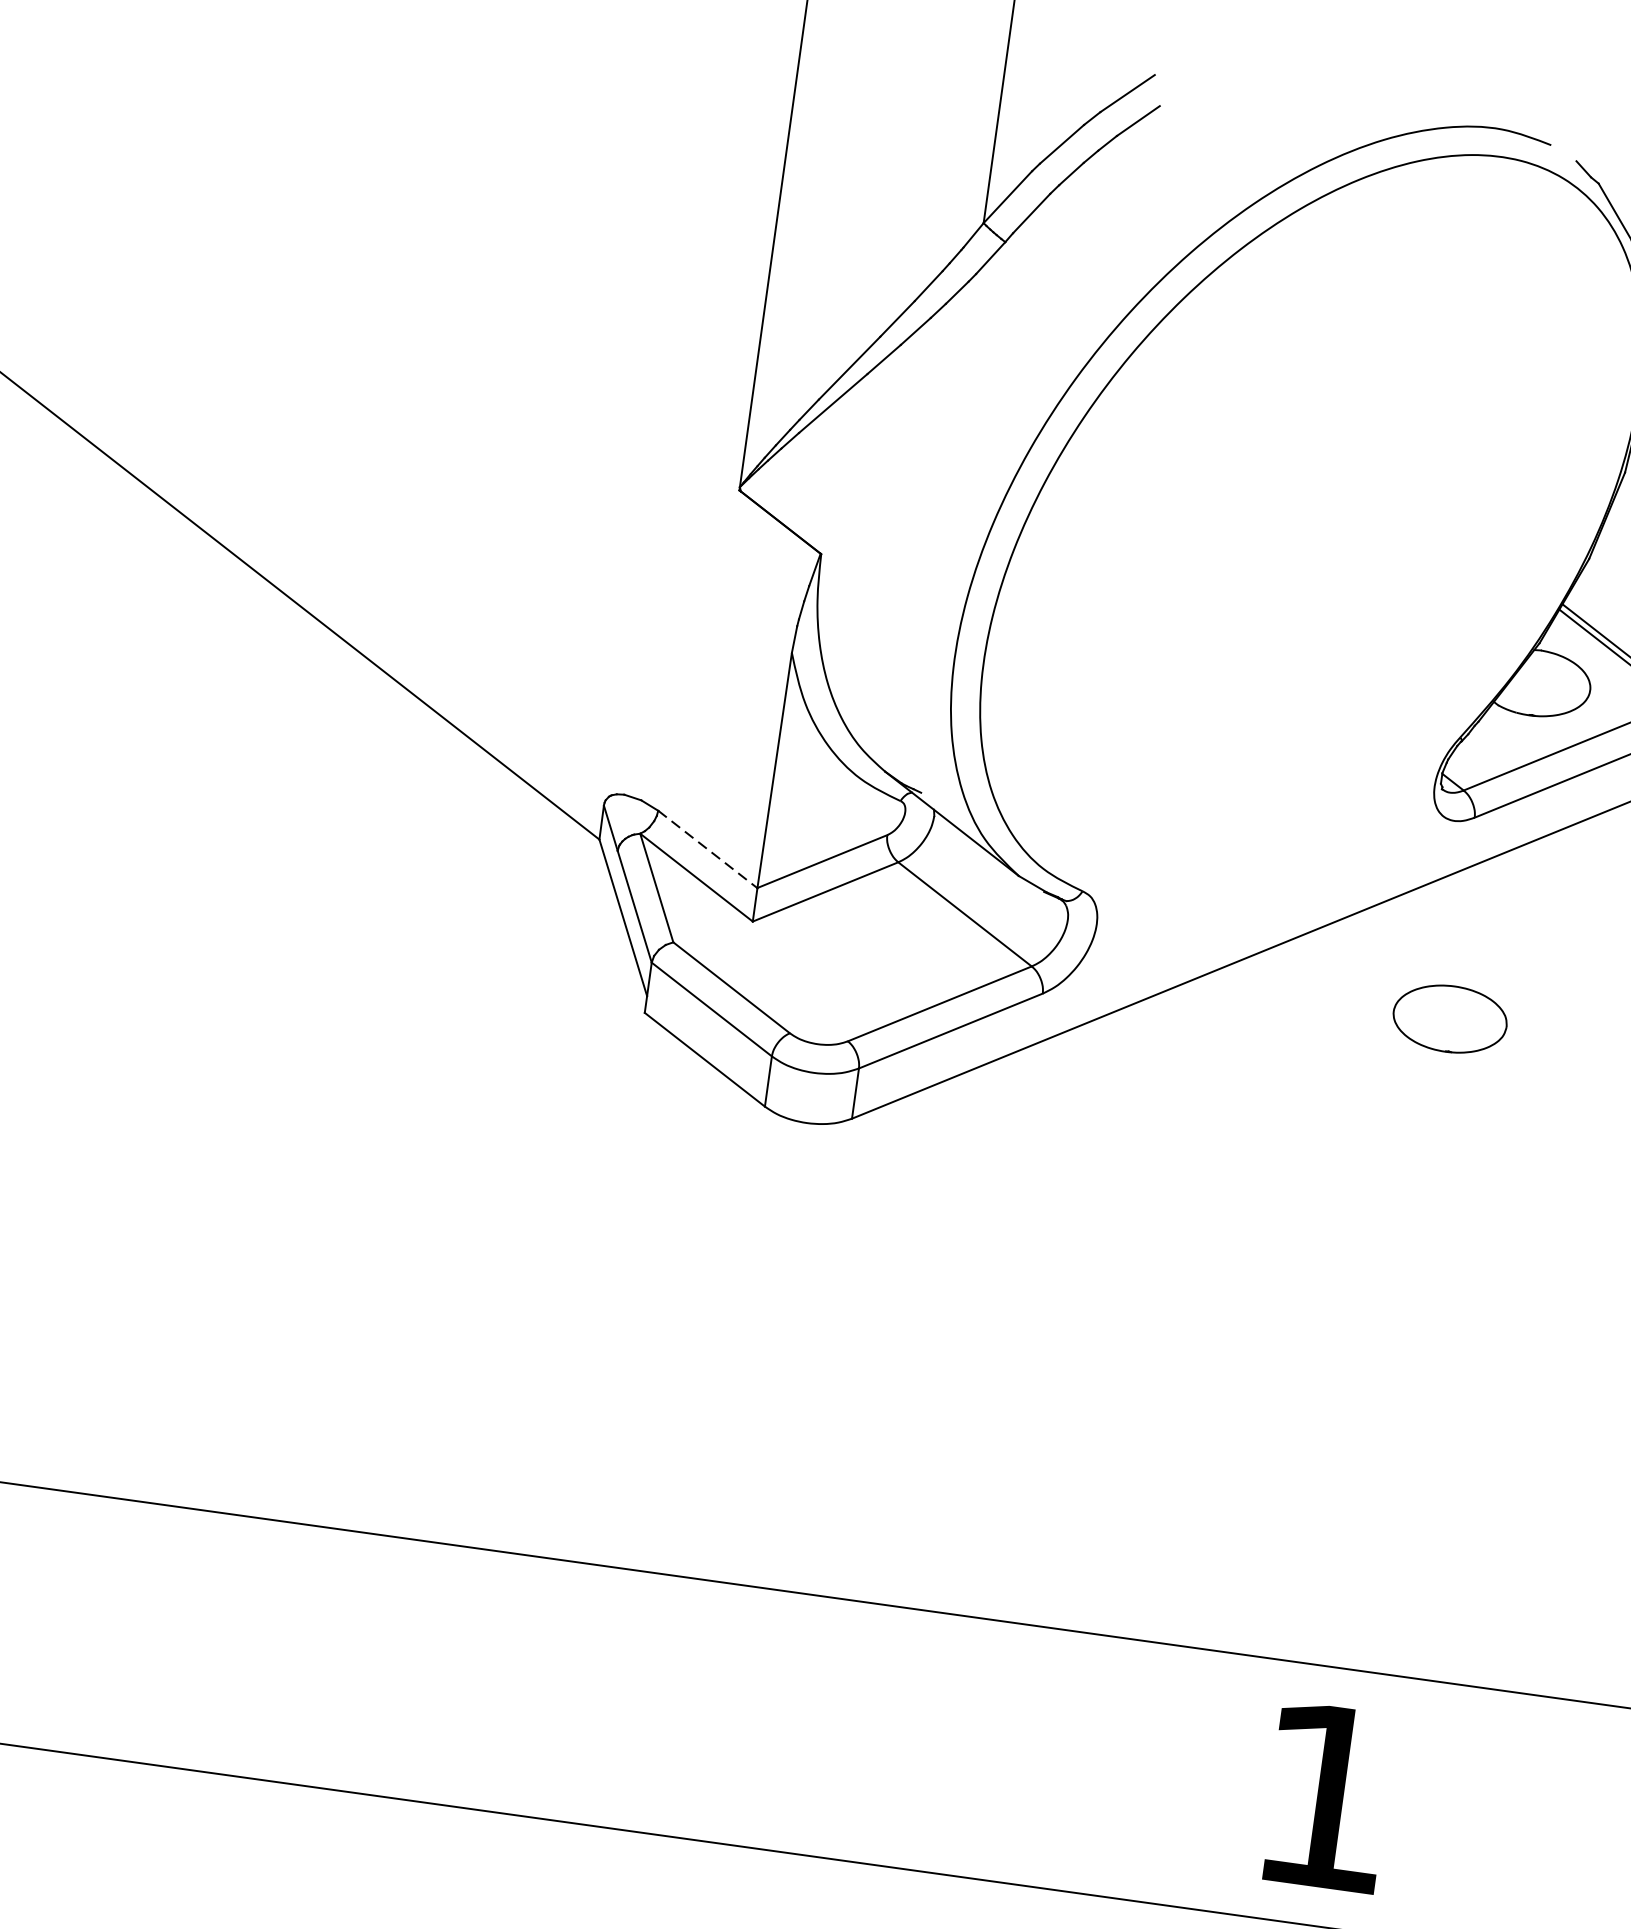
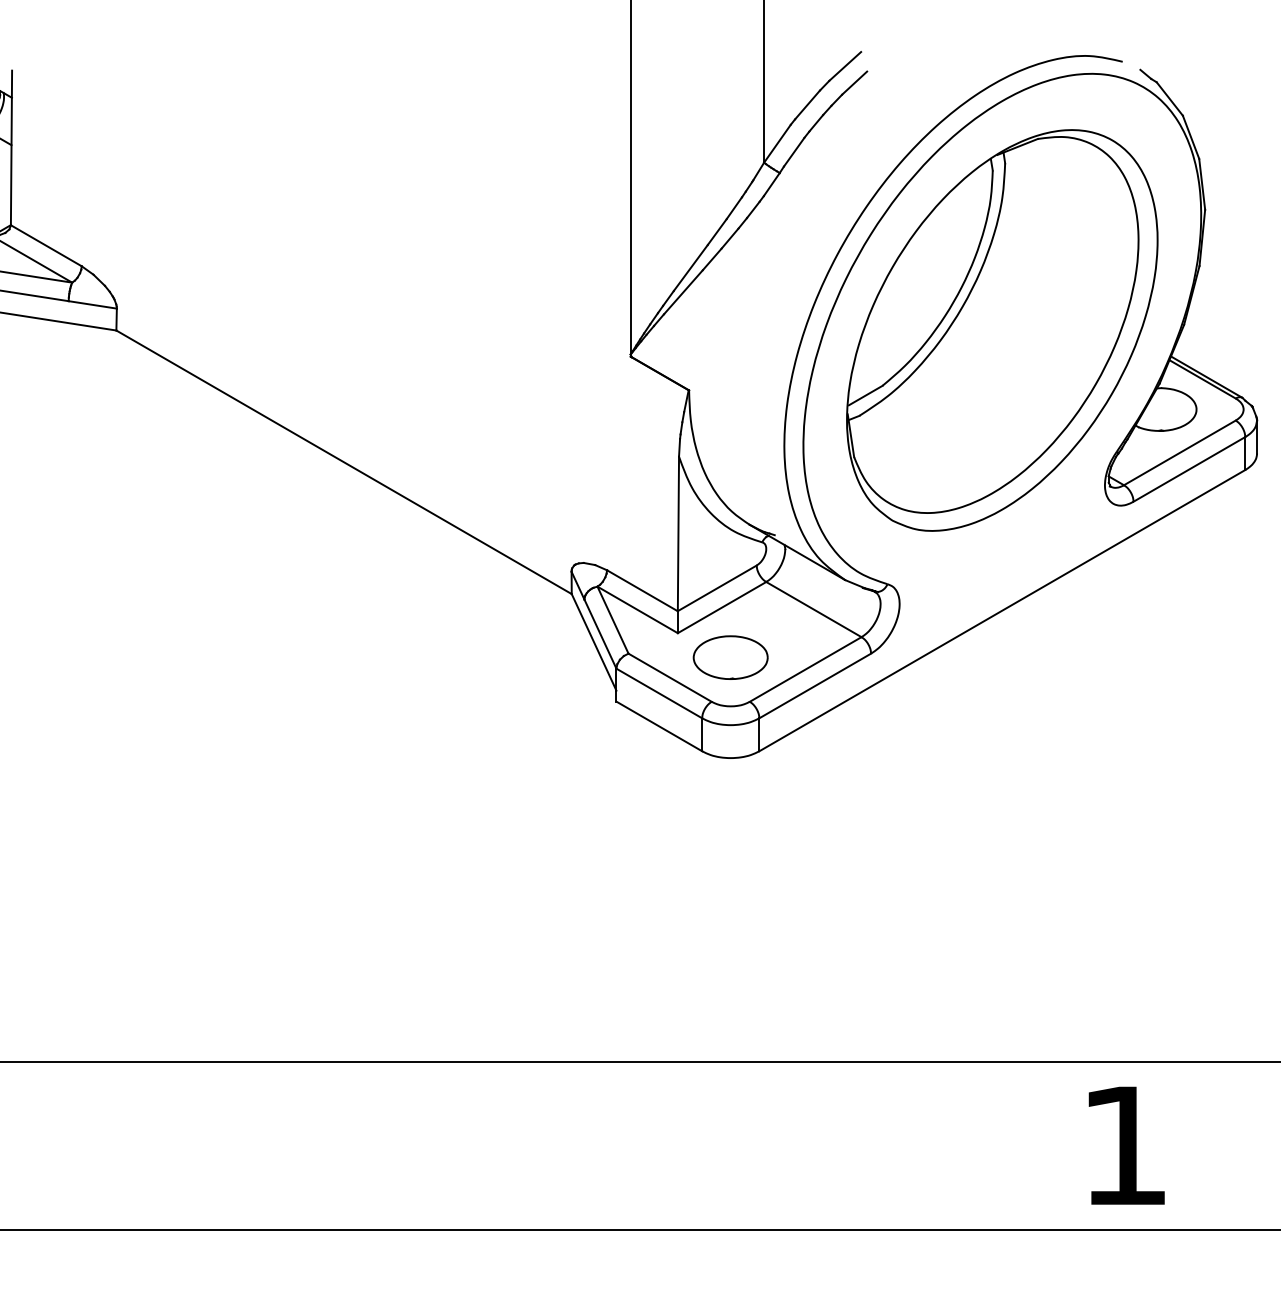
part: (1311, 529) -> (1002, 330), added
line: (707, 849) -> (642, 590), dashed -> solid
part: (1449, 1018) -> (730, 657), moved

